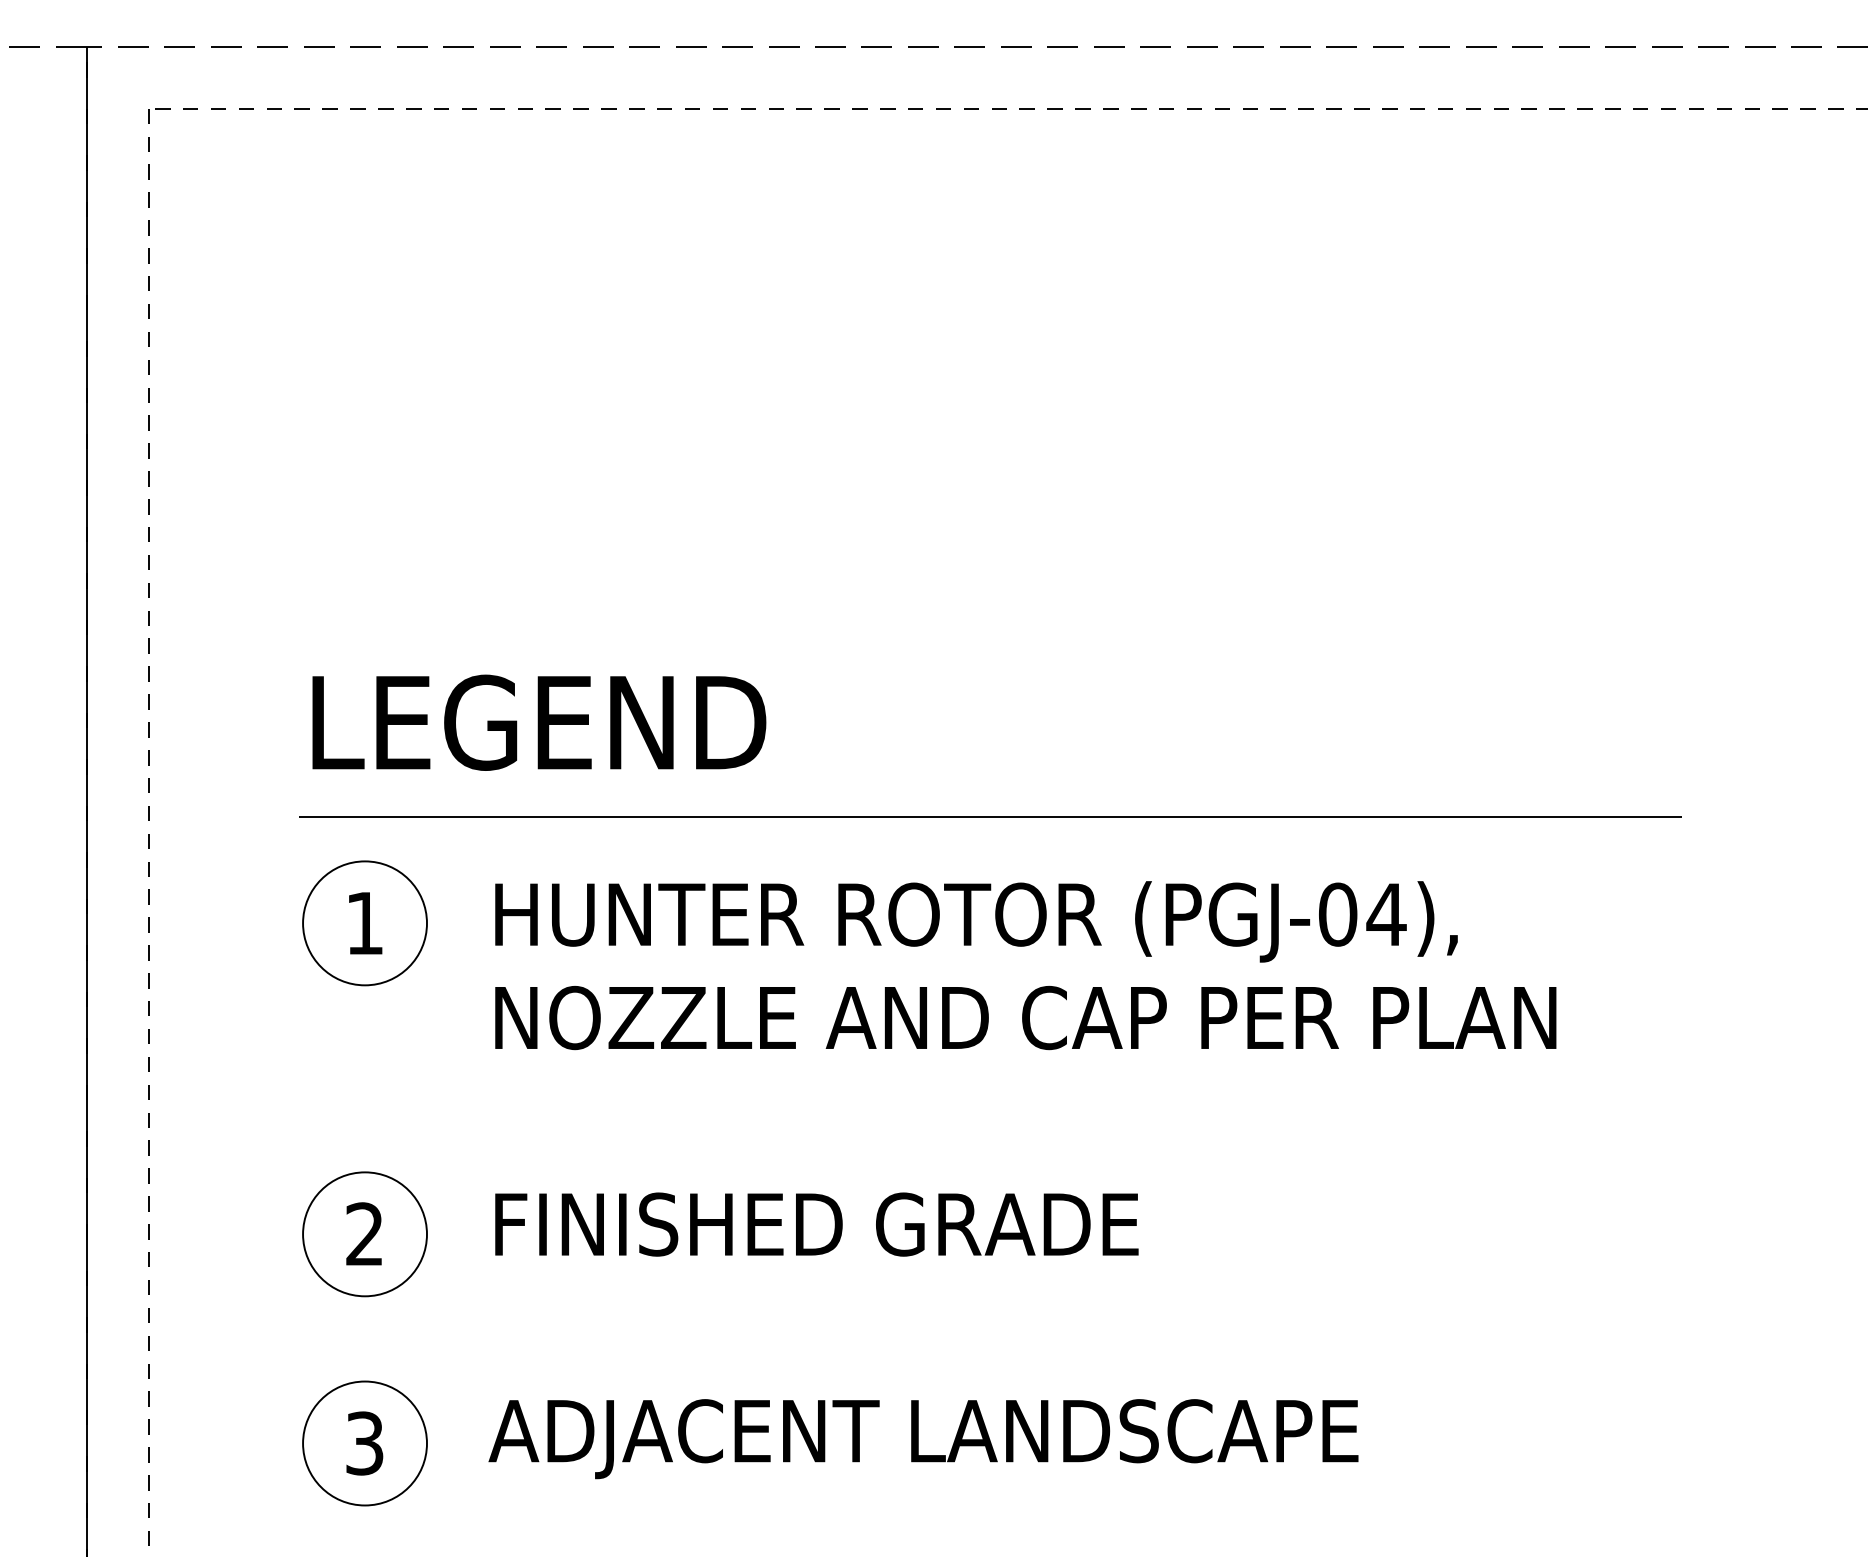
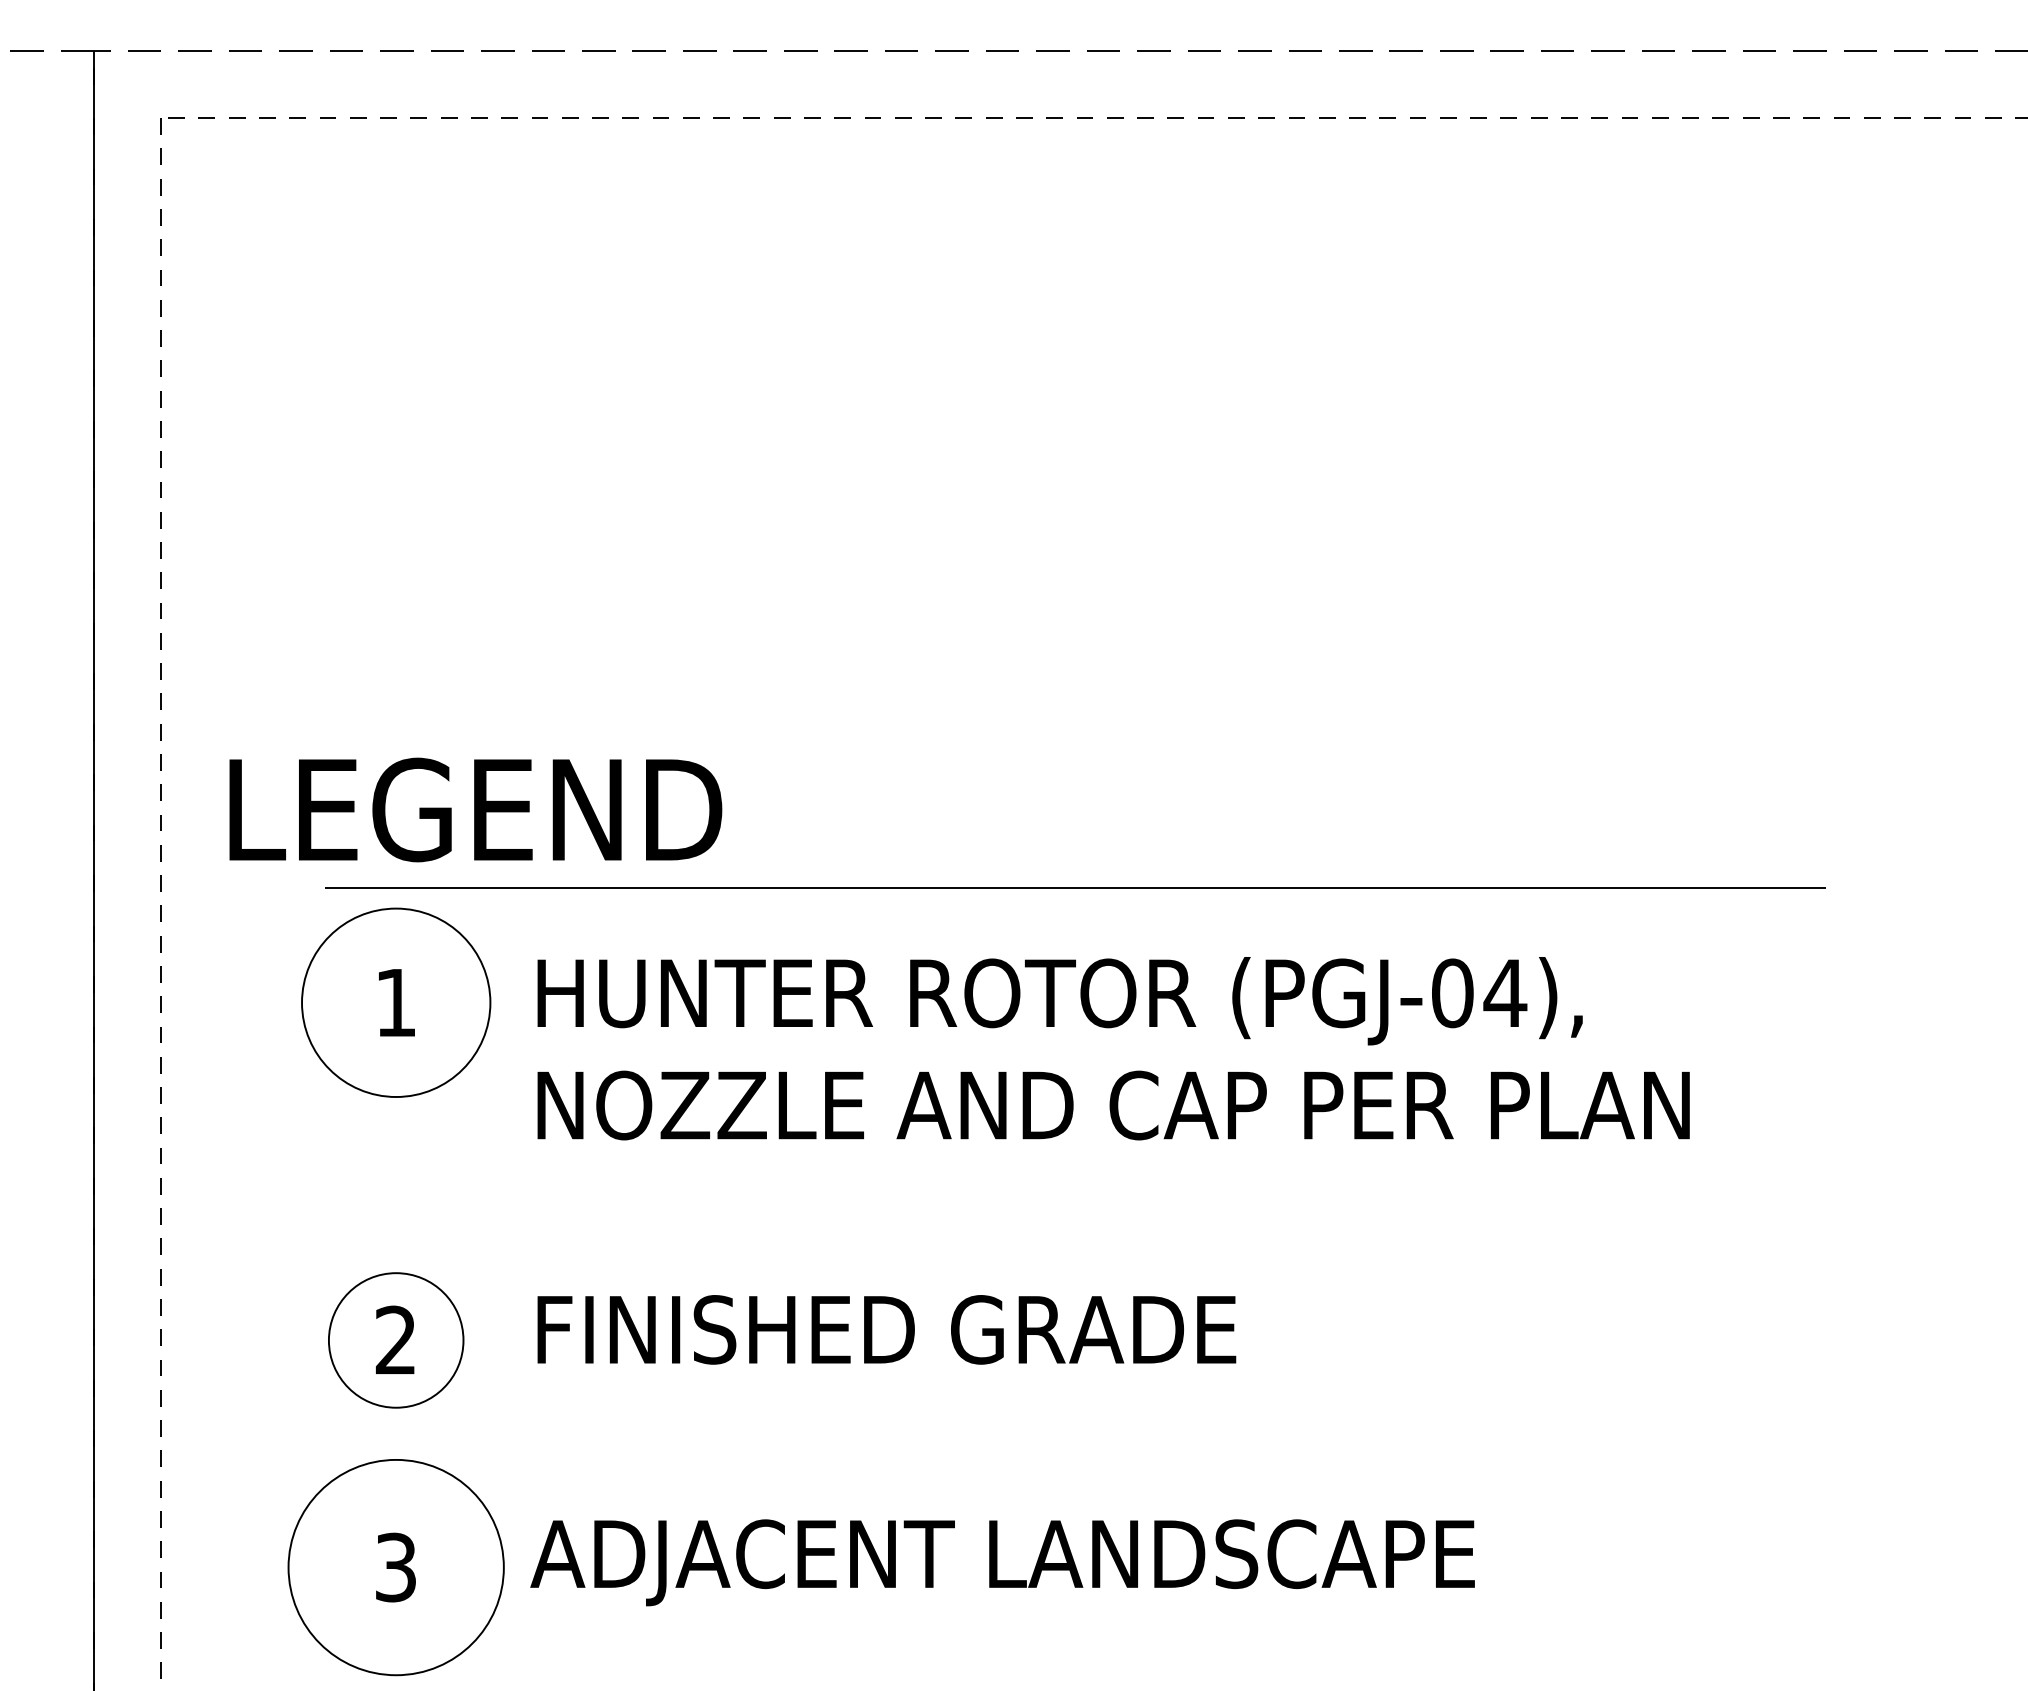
text: (539, 722) -> (475, 809), moved
circle: (365, 923) -> (396, 1002), size x1.4
circle: (365, 1443) -> (396, 1567), size x1.6

